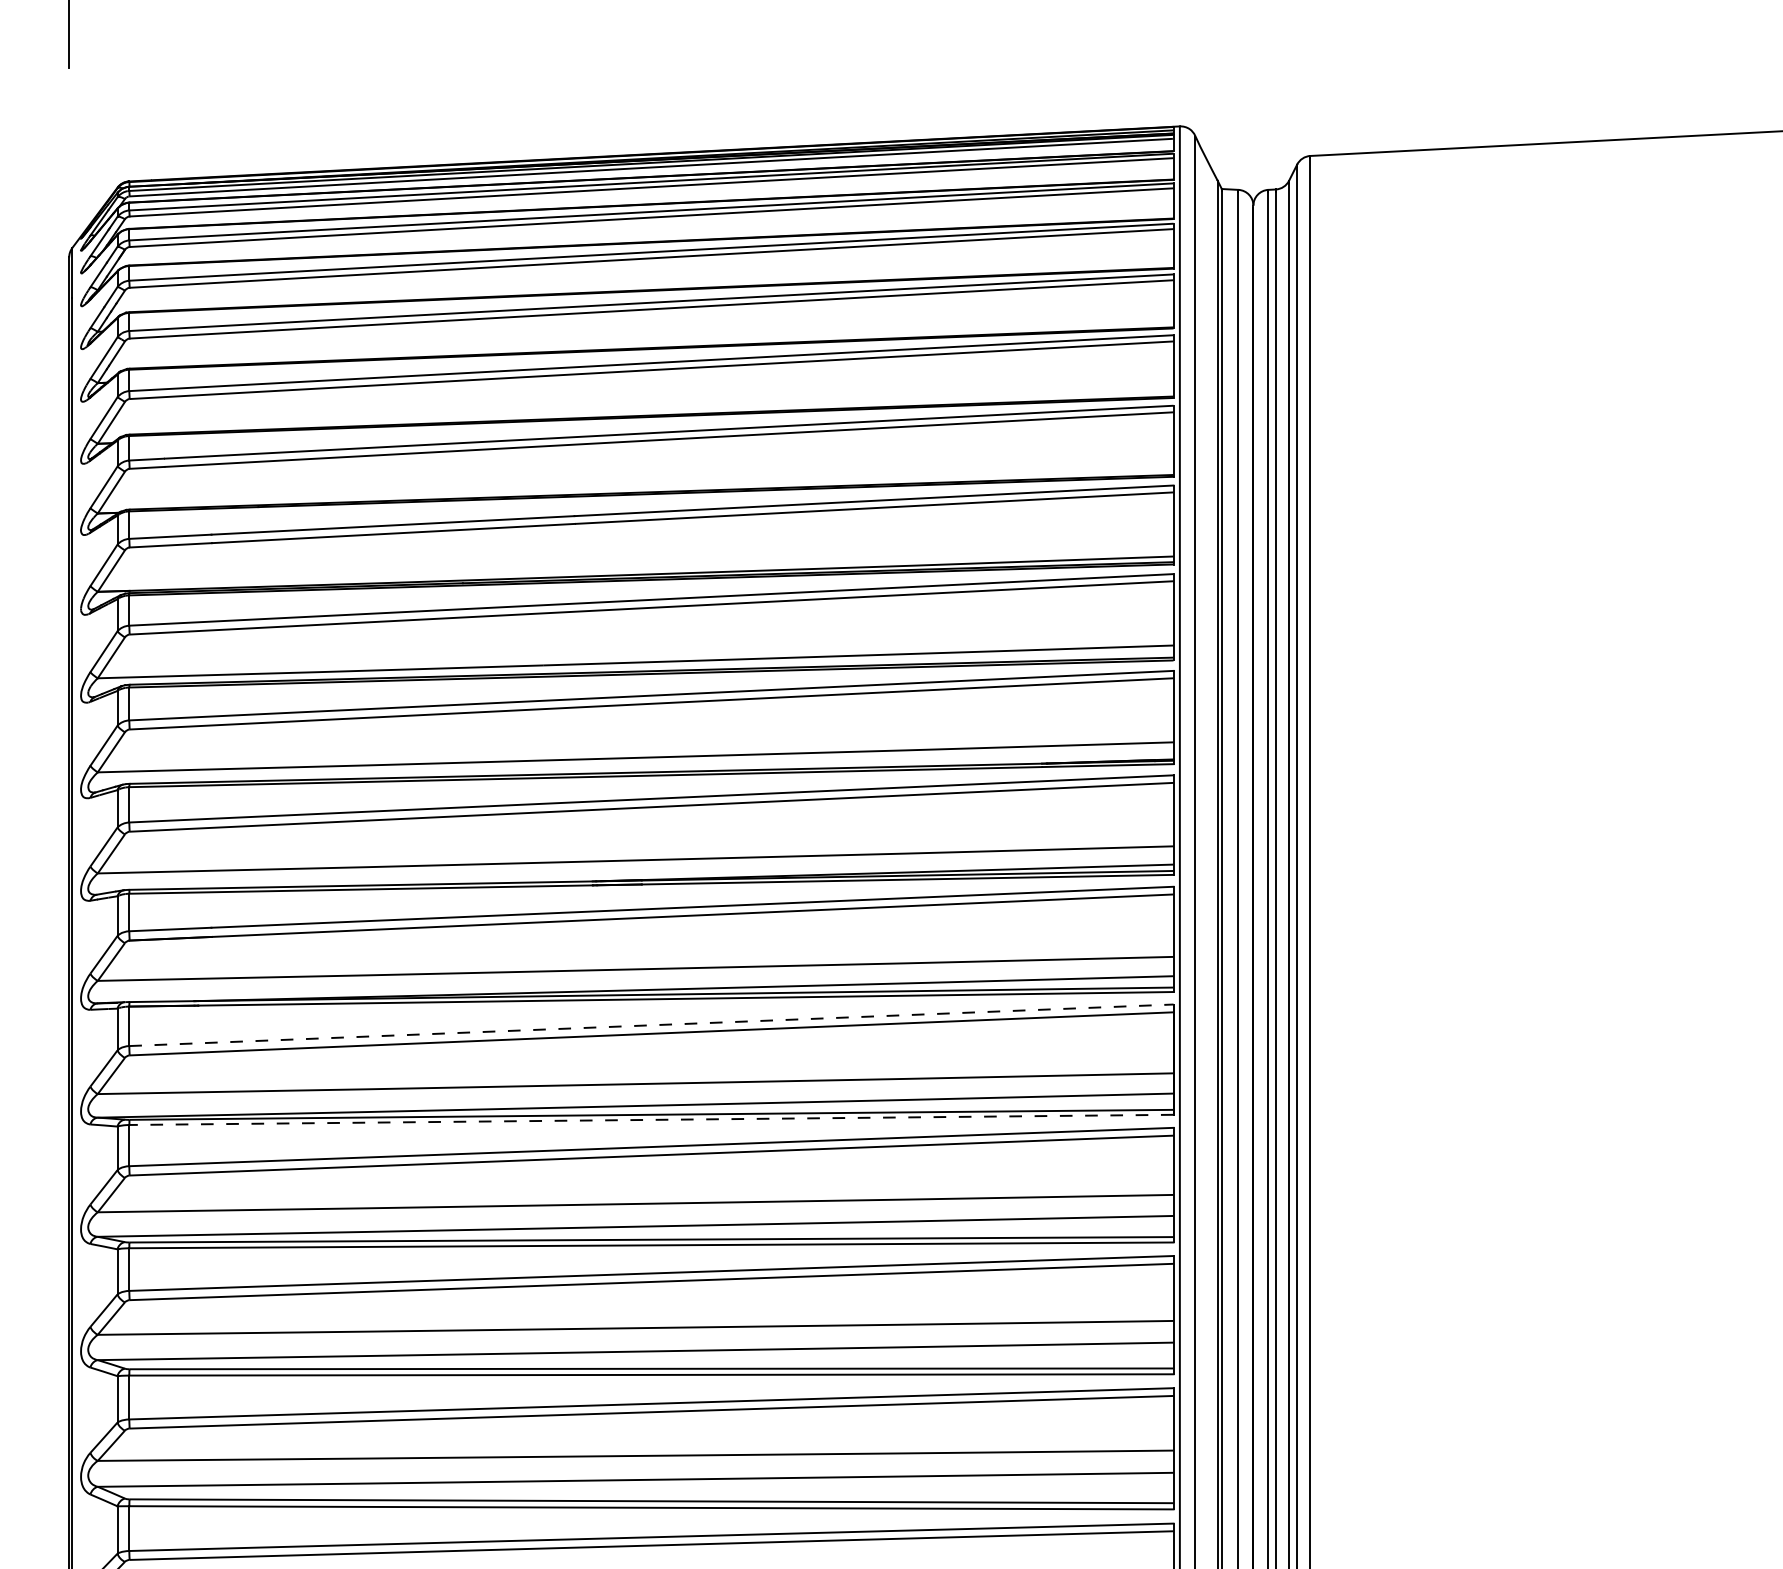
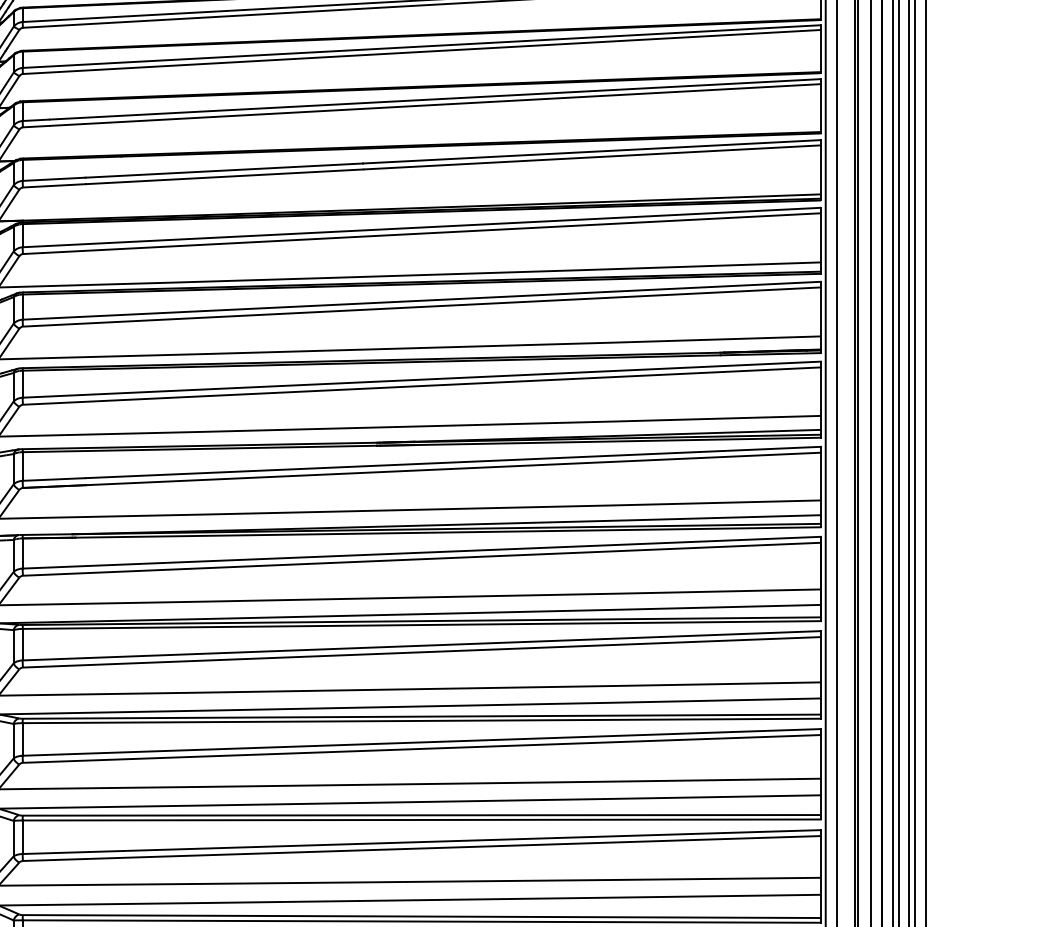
line: (651, 1025) -> (421, 552), dashed -> solid
line: (650, 1119) -> (421, 624), dashed -> solid

